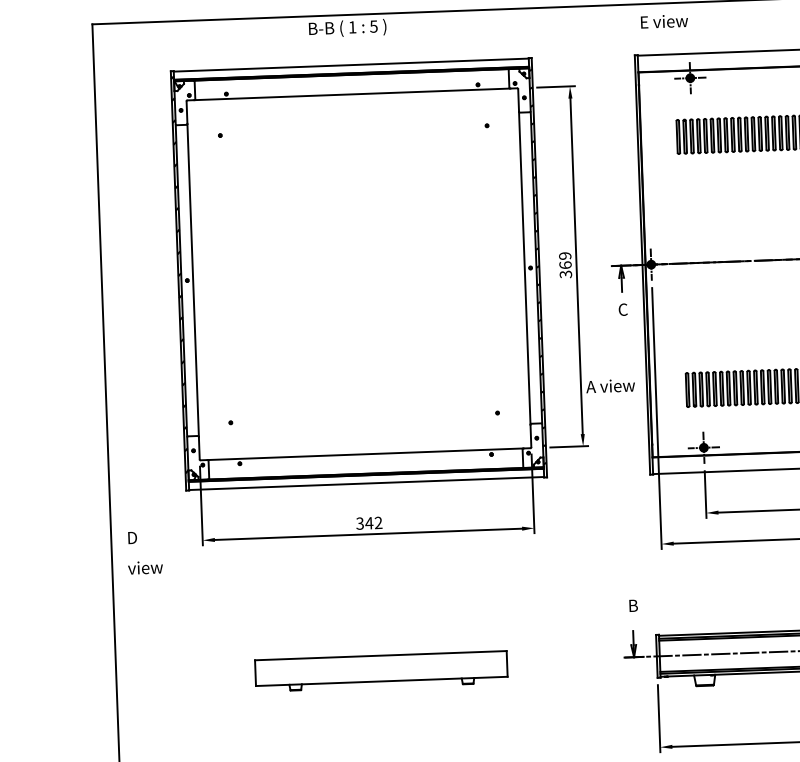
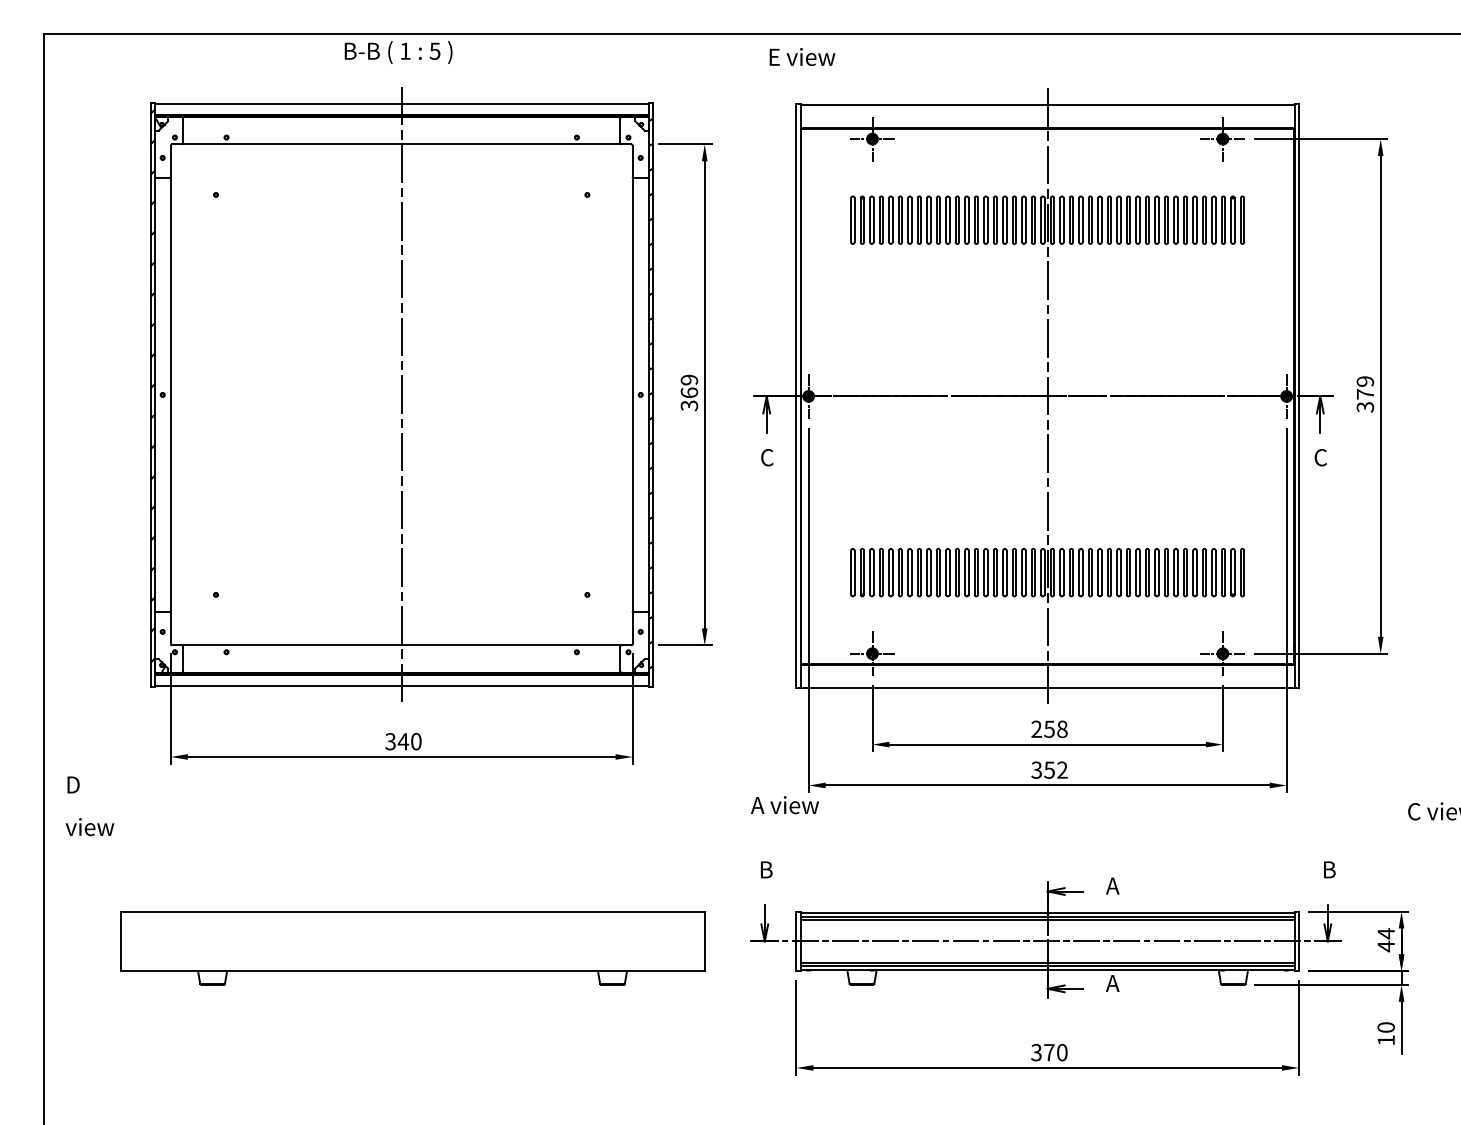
text: (664, 21) -> (802, 56), moved
line: (358, 274) -> (401, 394), added
text: (610, 386) -> (784, 805), moved
text: (378, 522) -> (416, 741), 342 -> 340
text: (144, 552) -> (89, 806), moved
part: (381, 671) -> (412, 948), size x1.67

